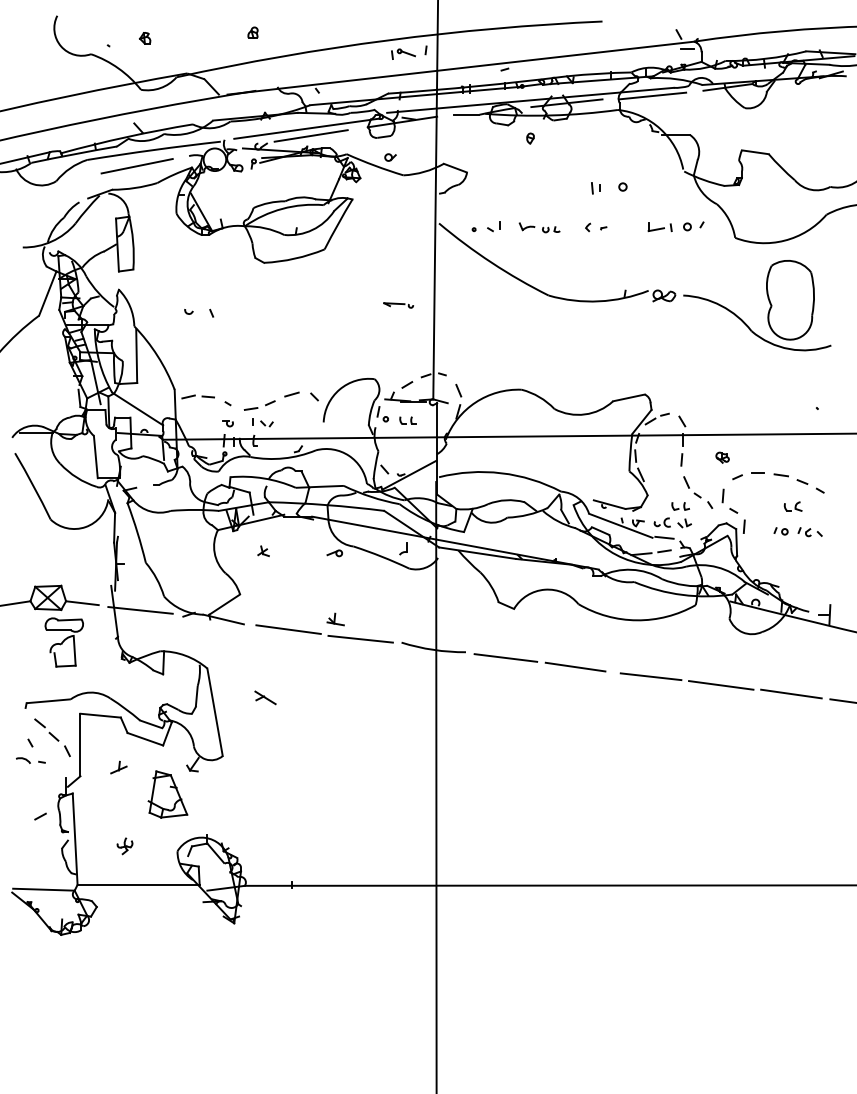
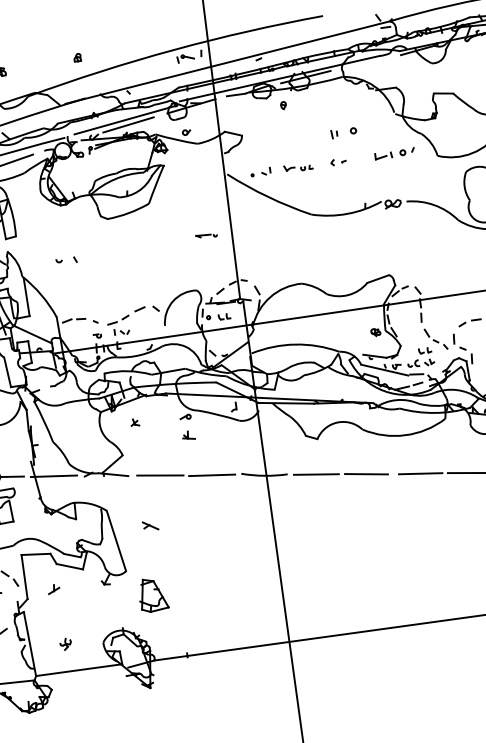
line: (652, 95) -> (365, 63), removed
part: (722, 457) -> (375, 332), moved
part: (335, 619) -> (188, 435), moved
part: (167, 794) -> (152, 595), moved

